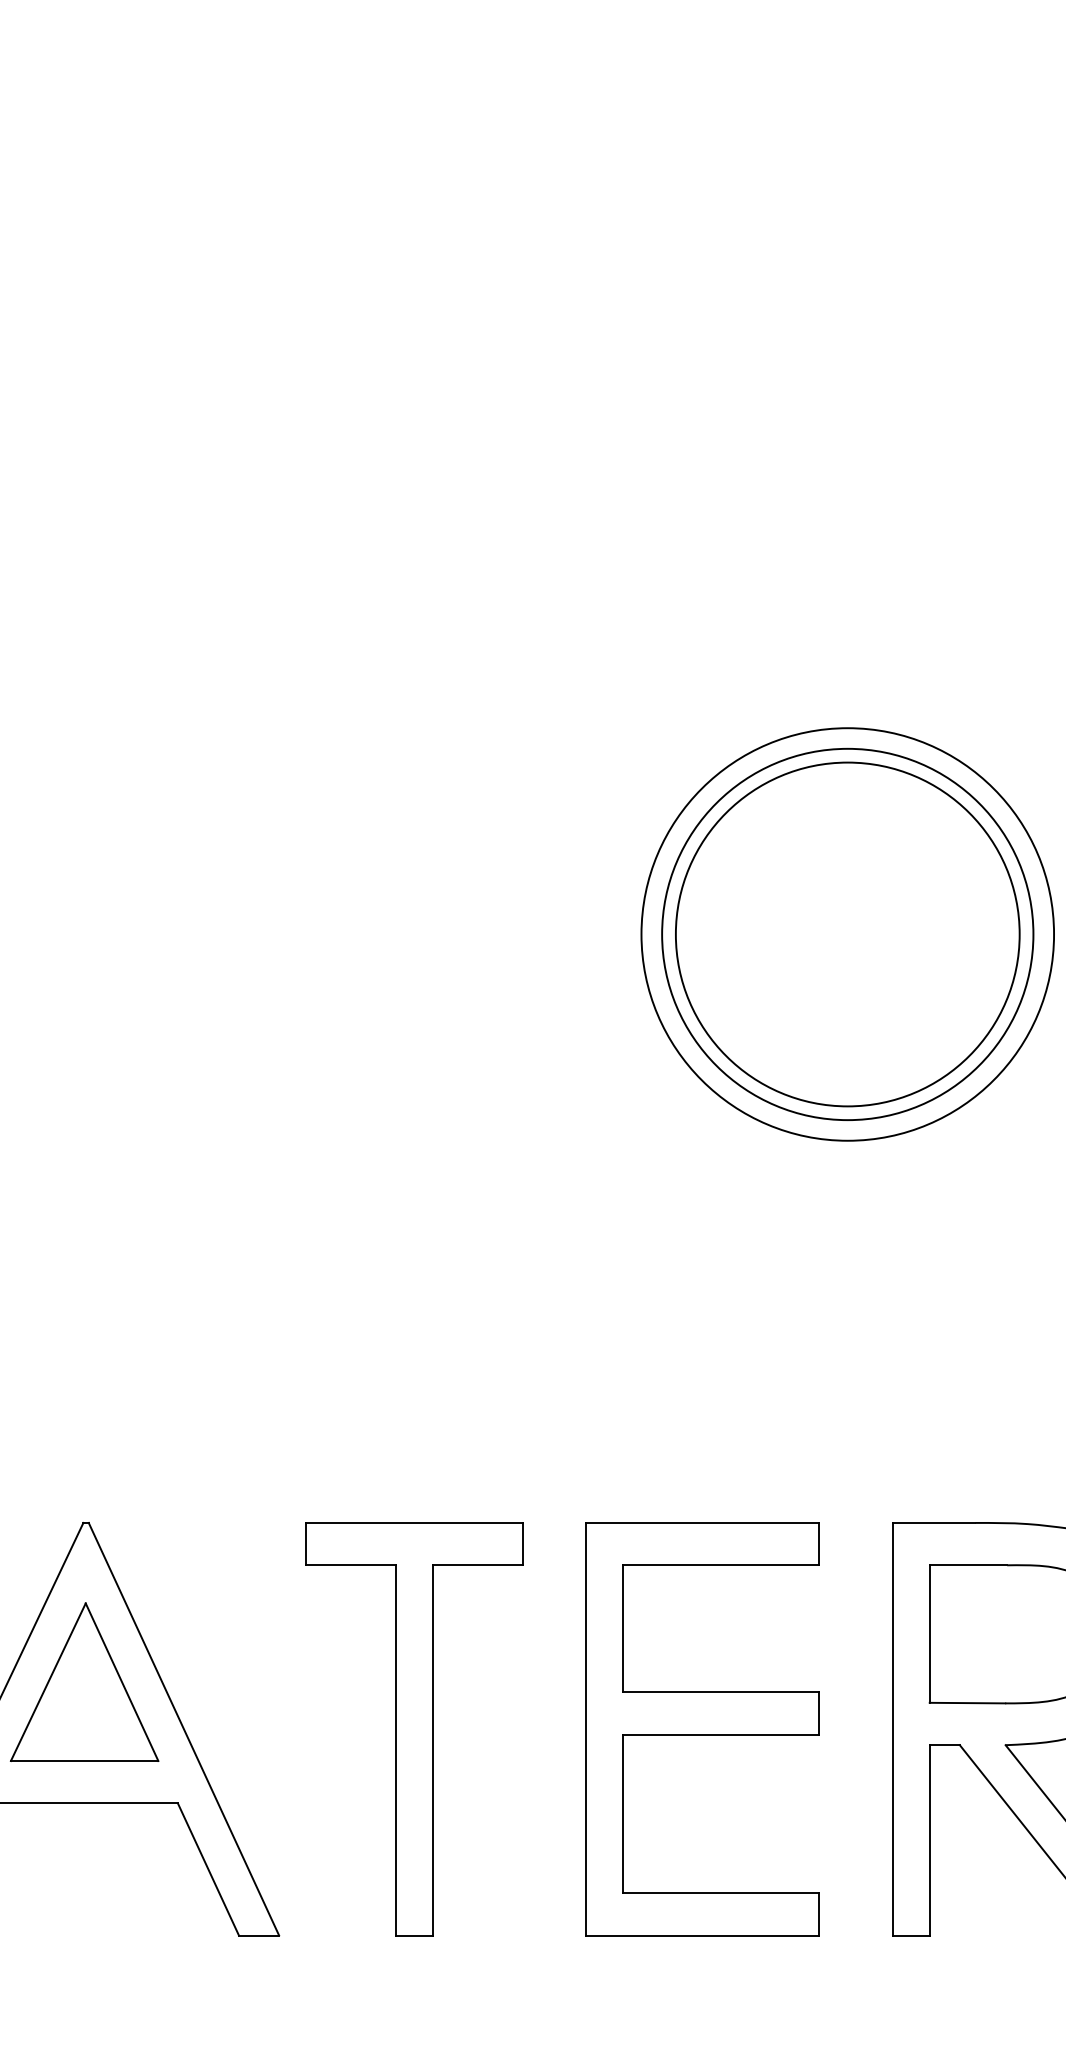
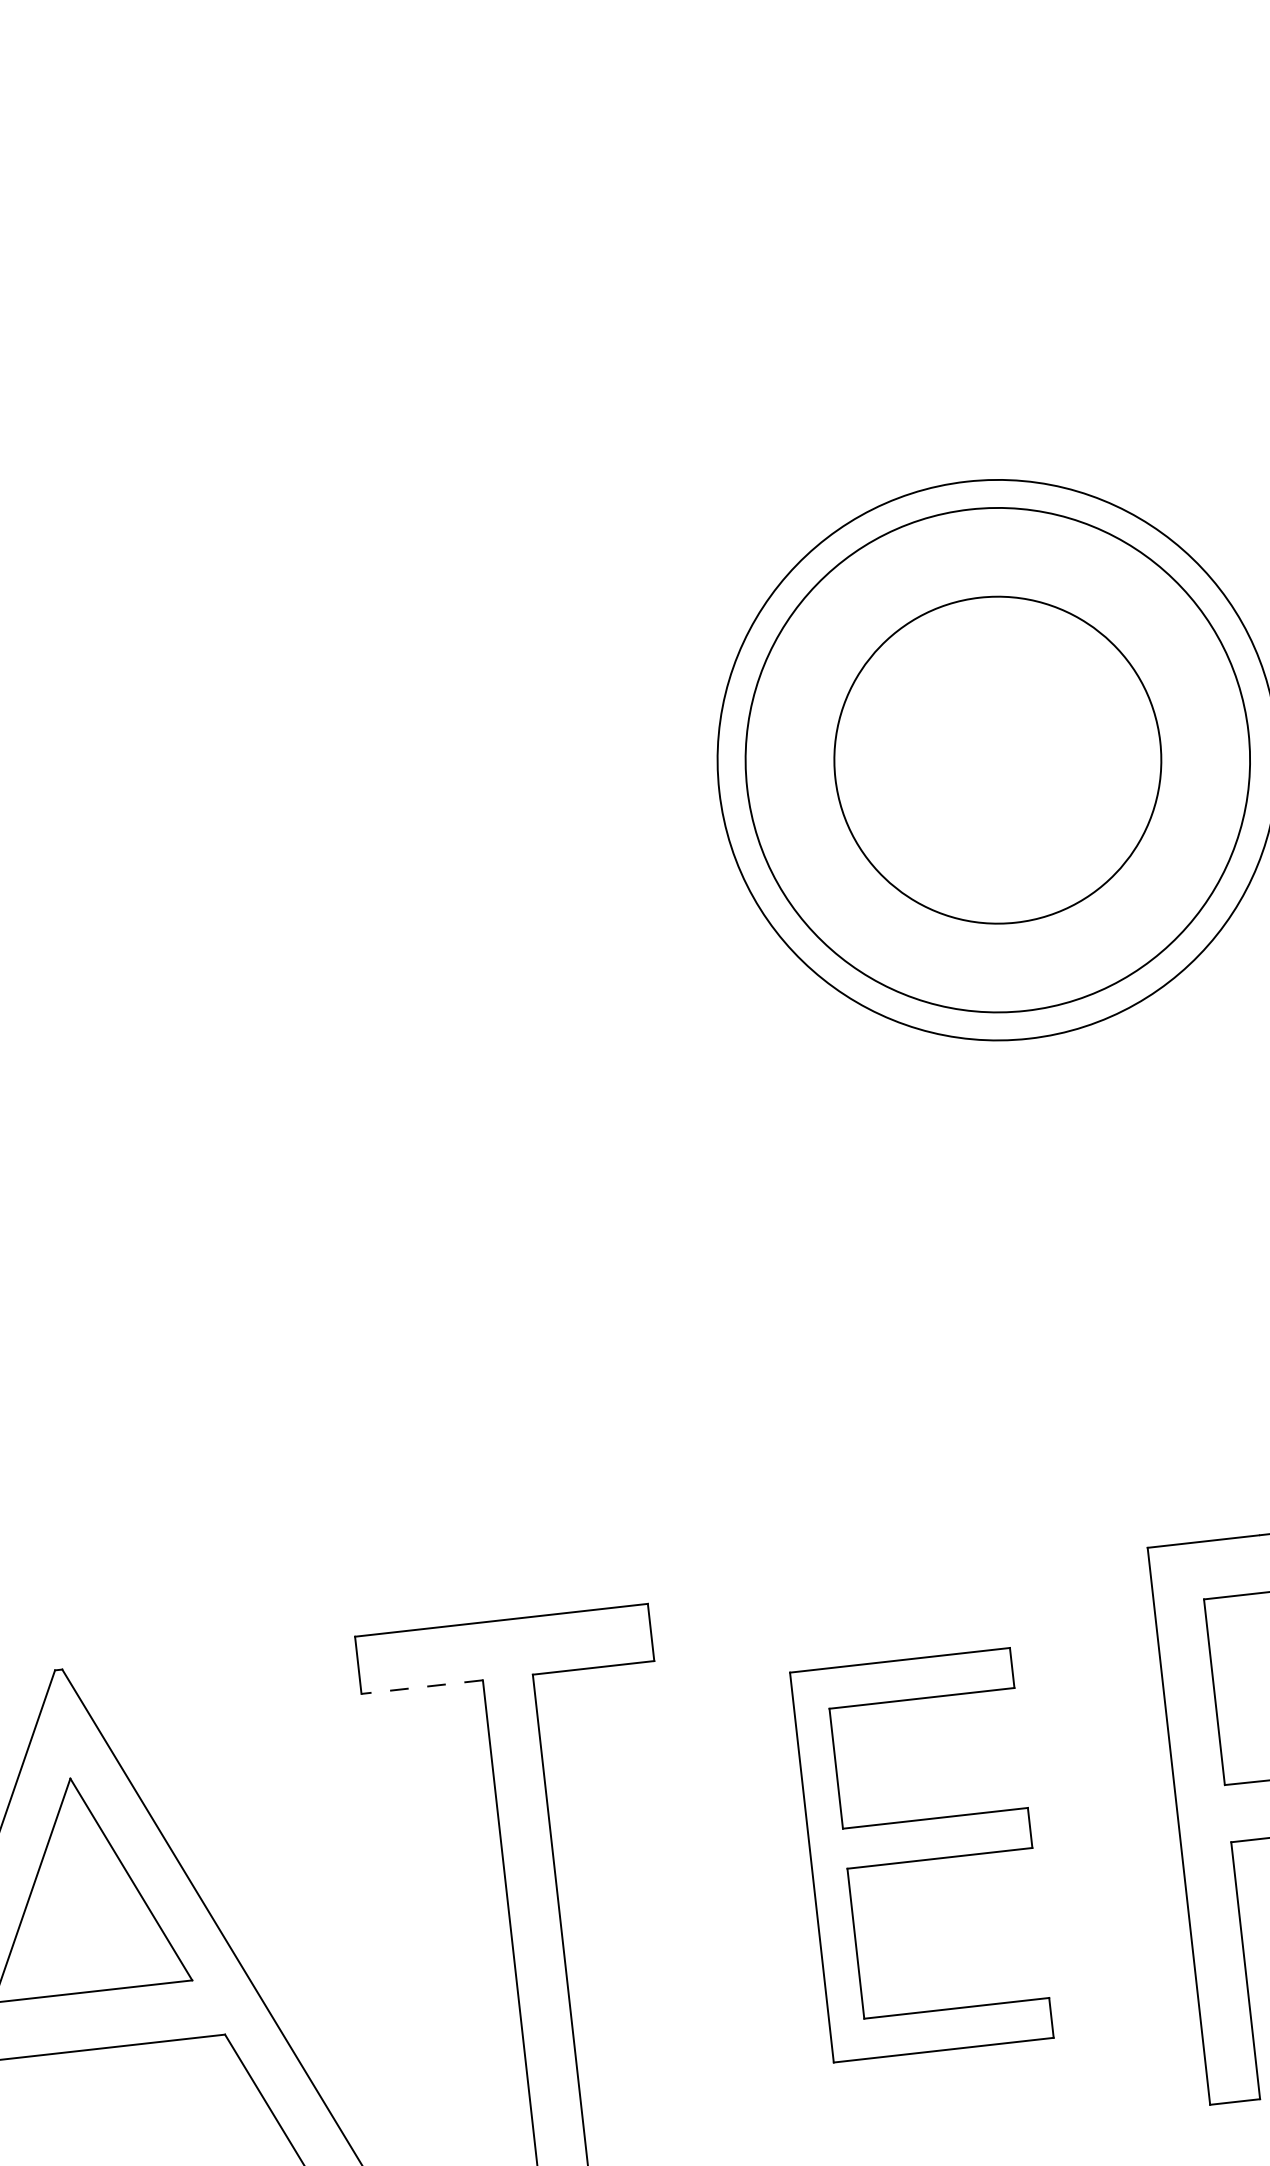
circle: (847, 934) -> (997, 760), size x0.7
line: (350, 1565) -> (422, 1687), solid -> dashed
part: (702, 1729) -> (922, 1855), size x0.7

